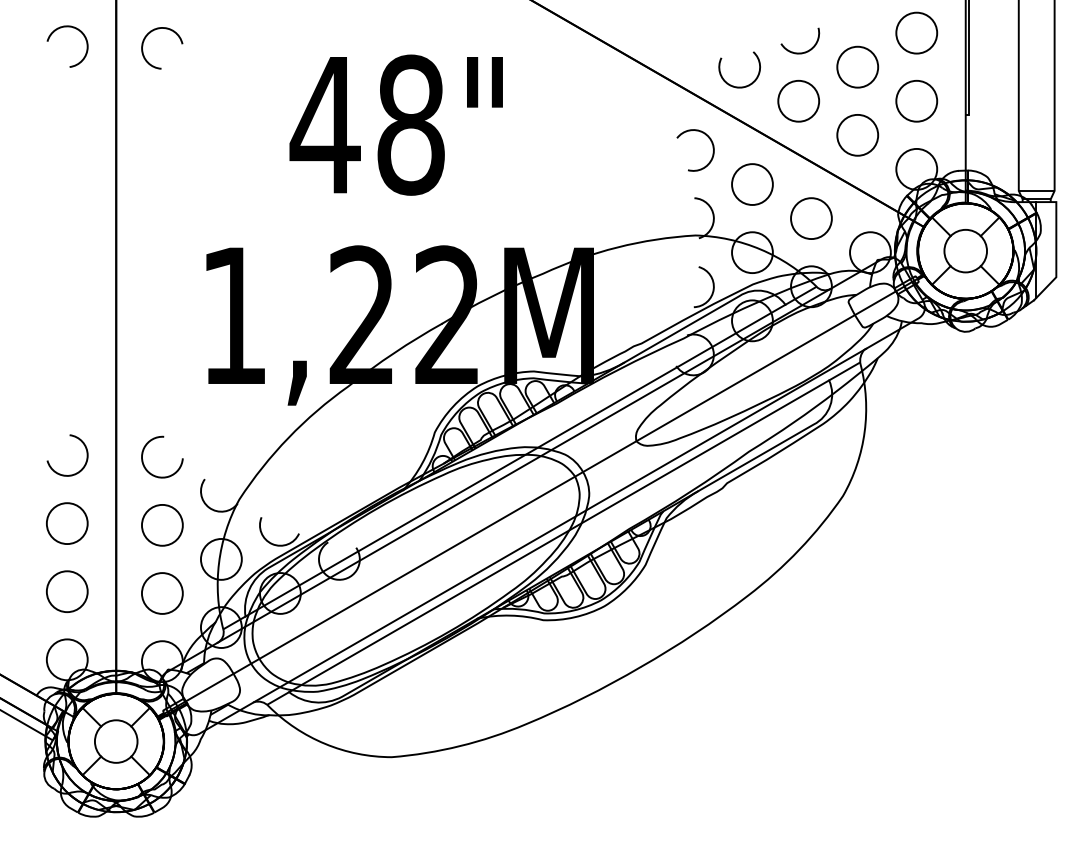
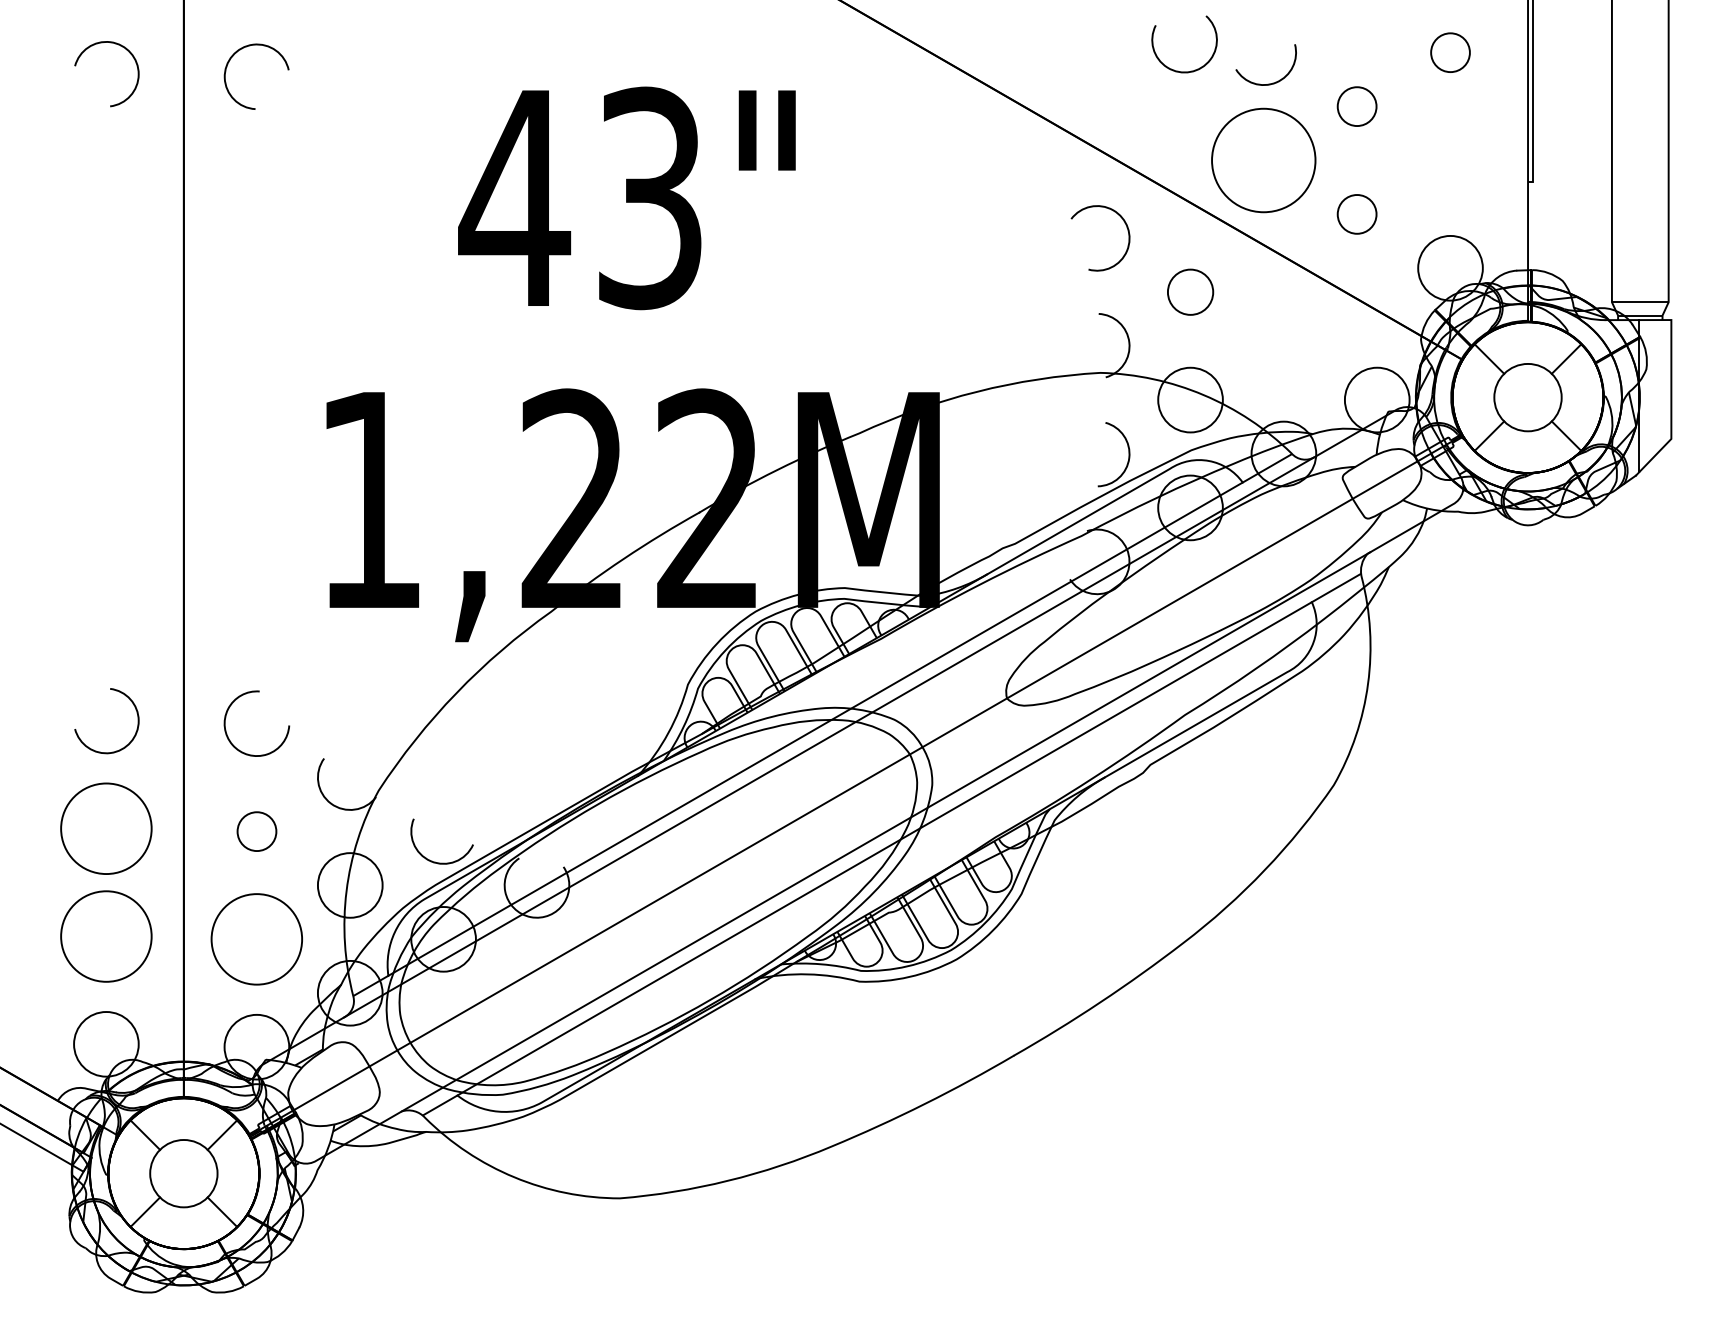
circle: (916, 32) -> (1450, 51), size x0.6
circle: (857, 66) -> (1356, 105), size x0.6
arc: (731, 84) -> (1171, 67), moved
circle: (798, 100) -> (1263, 159), size x1.6
circle: (916, 101) -> (1450, 160), removed
text: (410, 124) -> (649, 197), 48" -> 43"
circle: (857, 134) -> (1356, 213), size x0.6
circle: (752, 184) -> (1190, 292), size x0.7
circle: (811, 218) -> (1283, 346), removed
circle: (66, 523) -> (105, 828), size x1.4
circle: (162, 525) -> (257, 831), size x0.6
circle: (66, 591) -> (105, 936), size x1.4
circle: (162, 593) -> (257, 939), size x1.4

